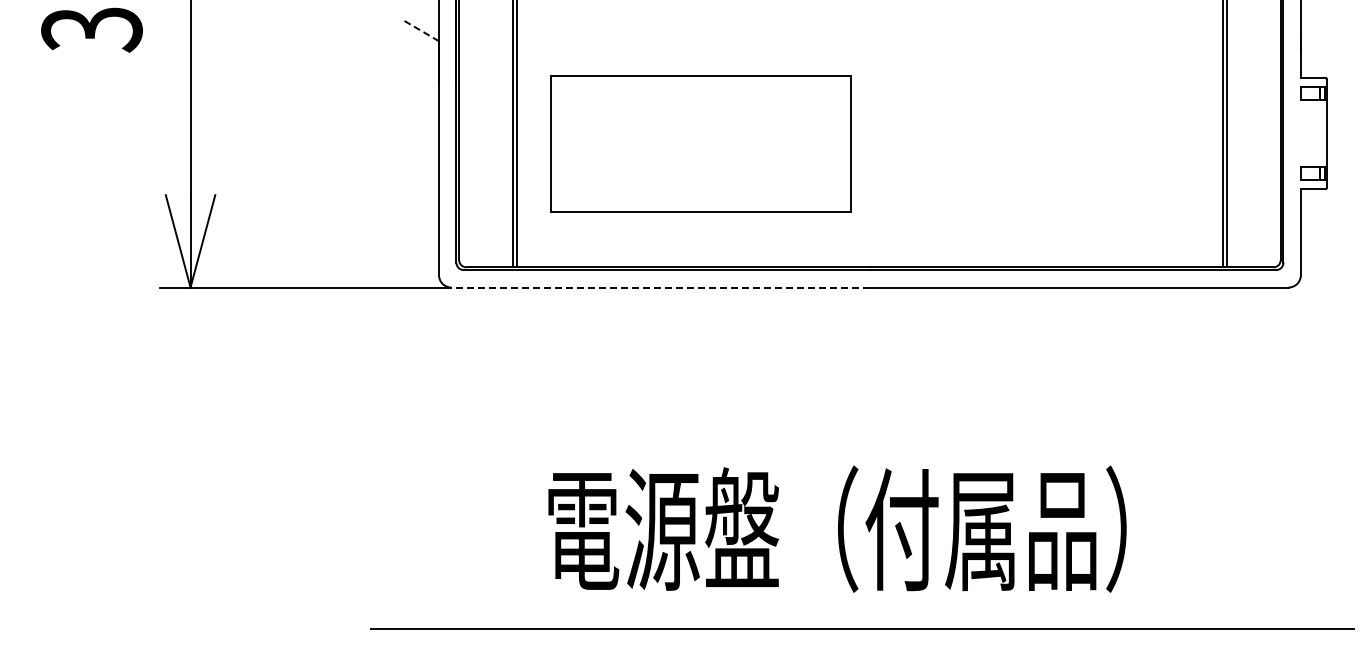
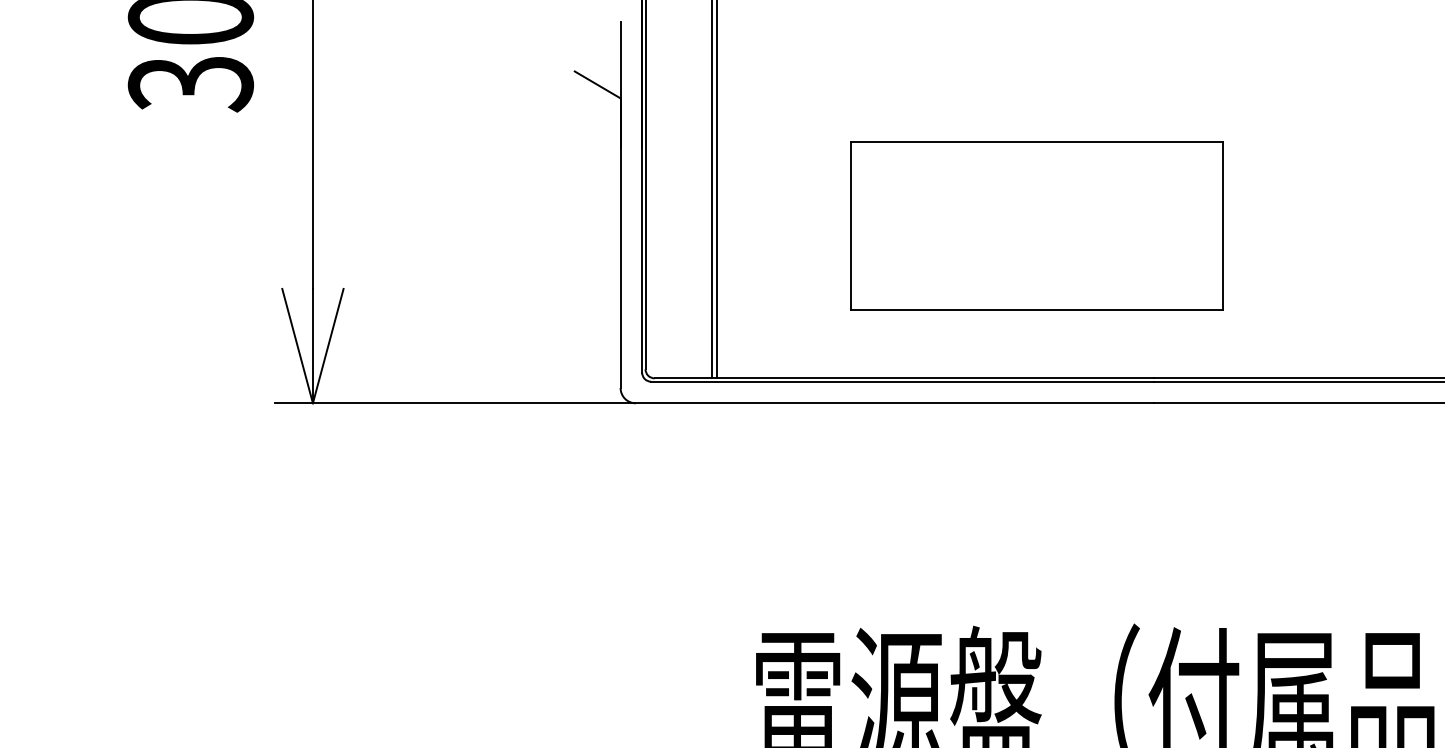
line: (420, 30) -> (597, 85), dashed -> solid
part: (700, 143) -> (1035, 224), moved
line: (660, 287) -> (894, 403), dashed -> solid

